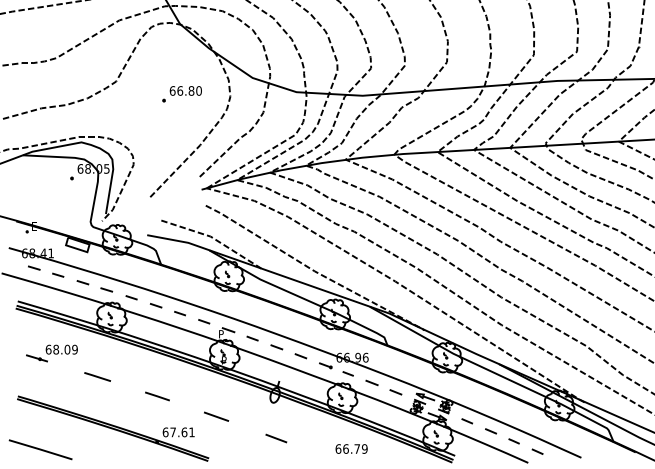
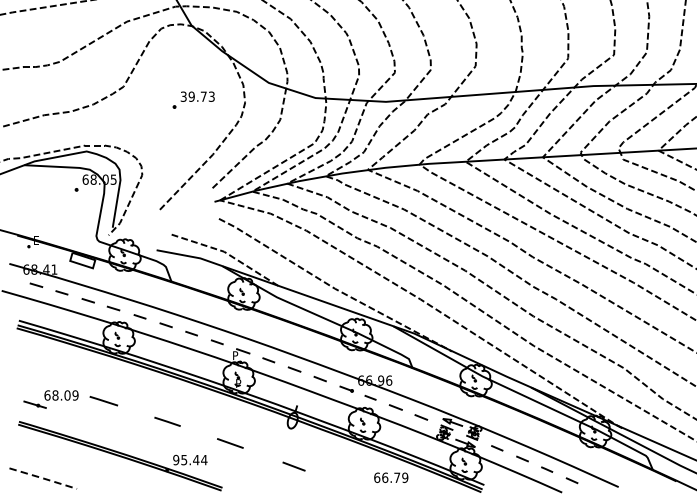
text: (185, 90) -> (197, 96), 66.80 -> 39.73
part: (51, 353) -> (50, 399), moved
text: (178, 432) -> (189, 460), 67.61 -> 95.44
text: (351, 448) -> (391, 477), moved
line: (40, 449) -> (43, 478), solid -> dashed

